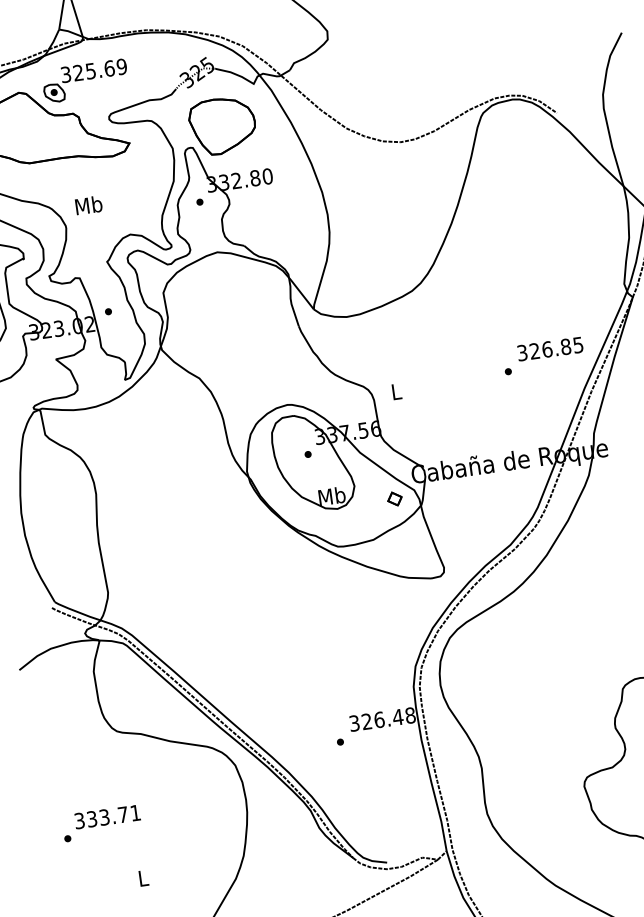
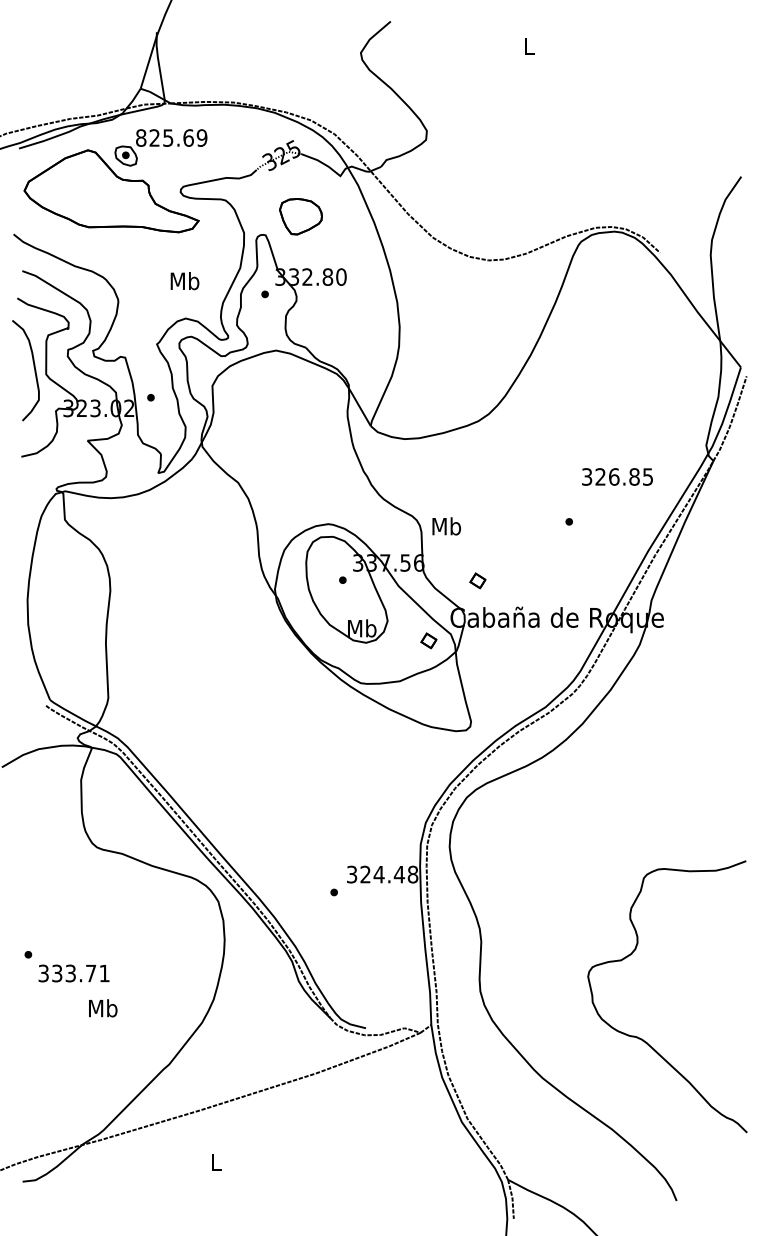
text: (66, 74) -> (141, 137), 325.69 -> 825.69
part: (222, 126) -> (300, 216), size x0.6
text: (88, 205) -> (184, 281), moved
text: (550, 348) -> (617, 476), moved
text: (396, 391) -> (446, 526), L -> Mb
part: (431, 437) -> (477, 580), added
text: (378, 719) -> (378, 874), 326.48 -> 324.48
text: (107, 817) -> (73, 973), moved
text: (143, 878) -> (103, 1008), L -> Mb

